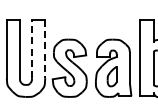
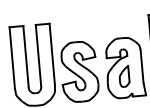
line: (32, 48) -> (38, 54), dashed -> solid
line: (45, 49) -> (52, 54), dashed -> solid

